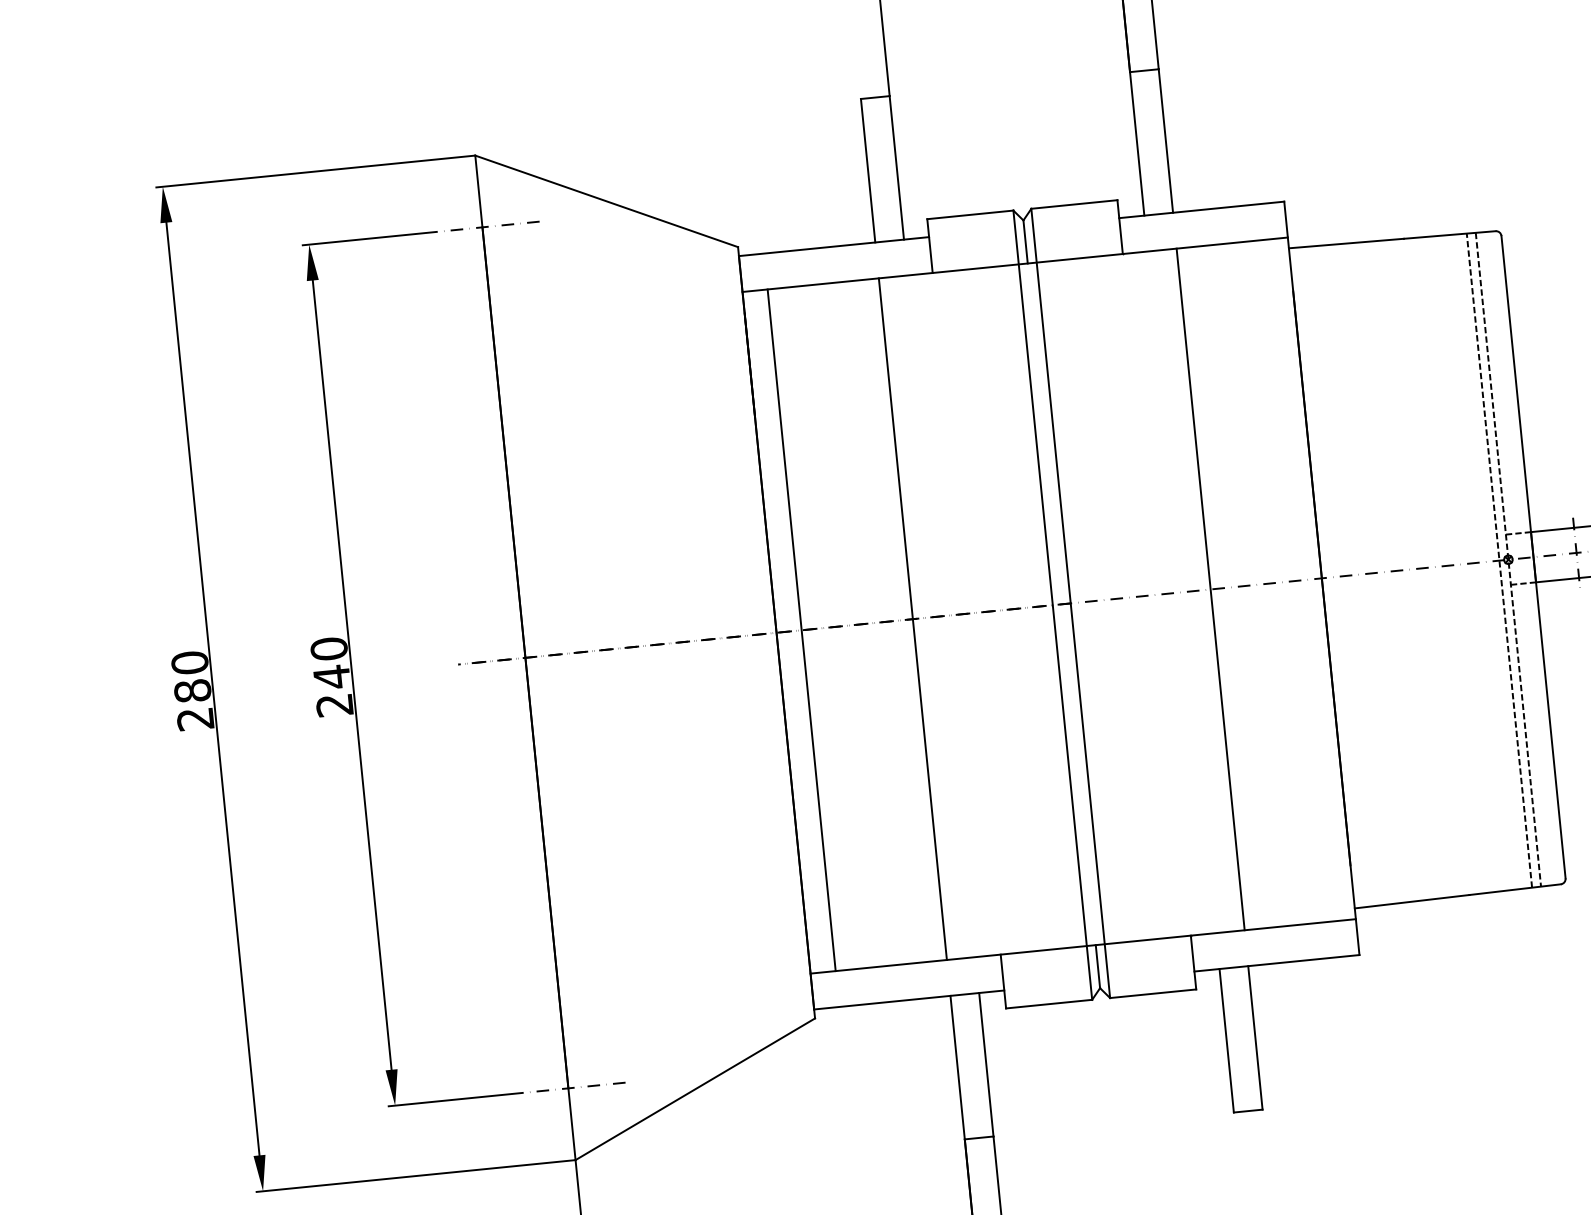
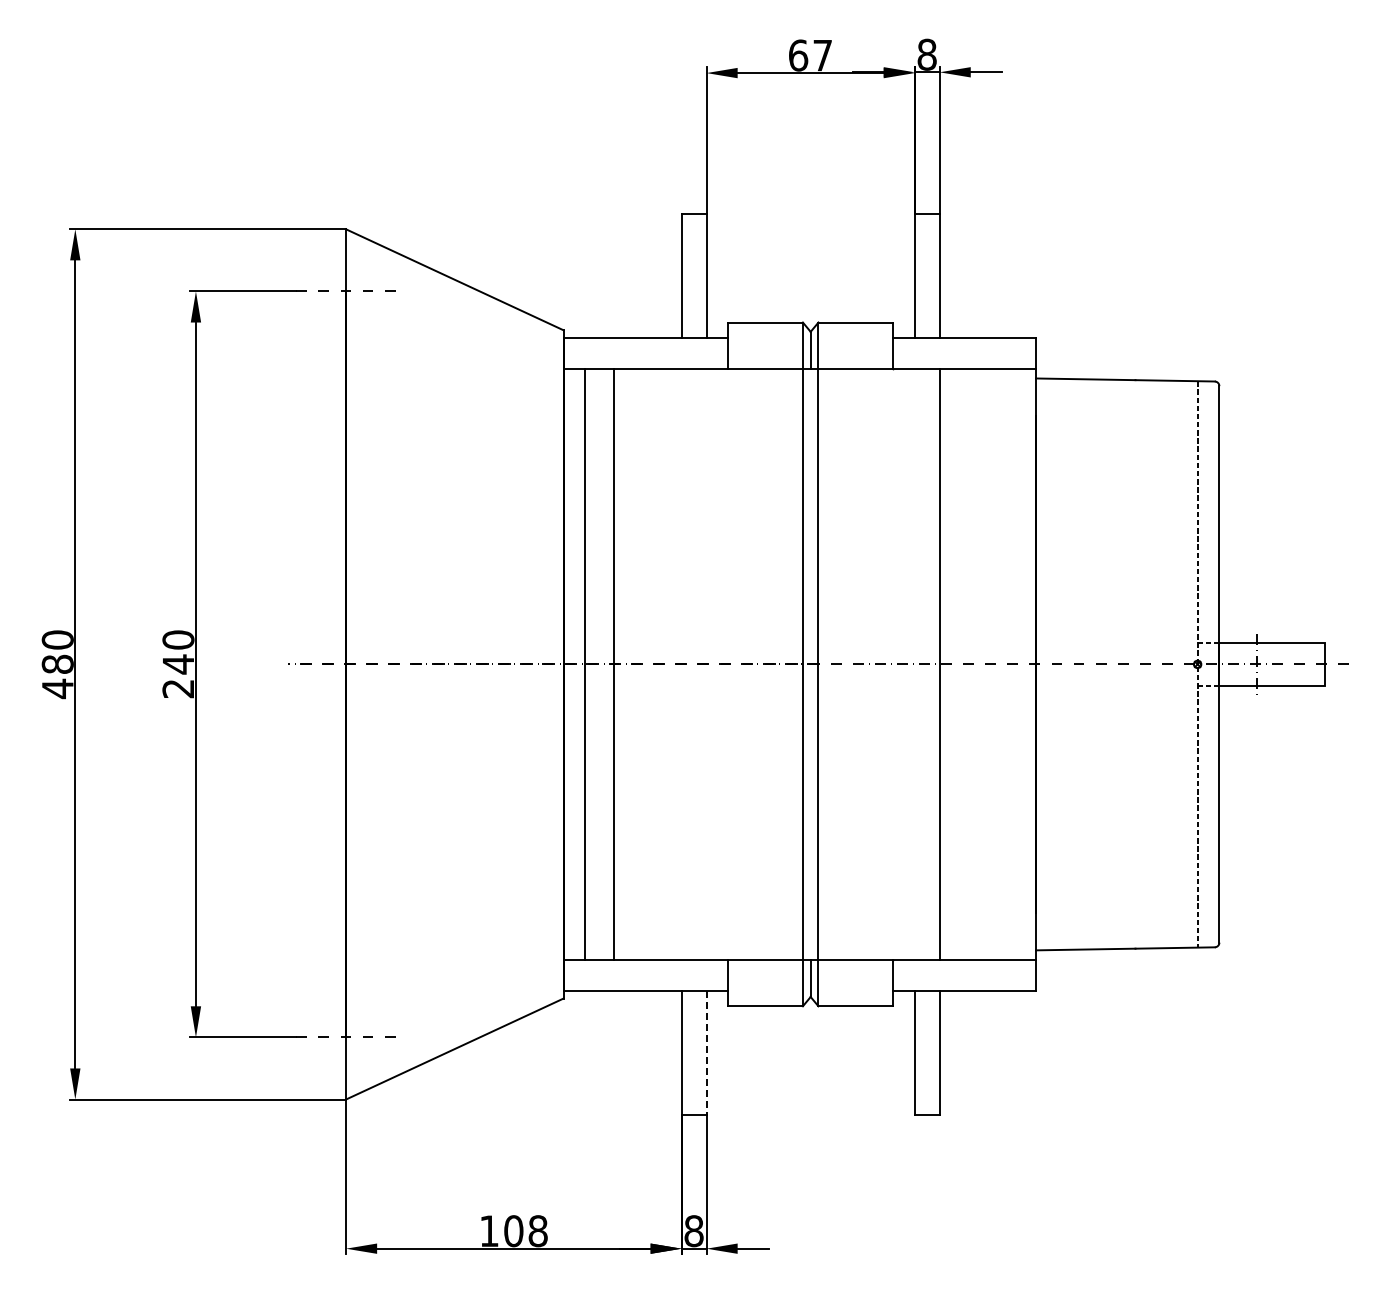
line: (1499, 560) -> (1189, 664), removed
line: (912, 619) -> (613, 664), moved
text: (195, 718) -> (57, 688), 280 -> 480
line: (986, 1065) -> (706, 1053), solid -> dashed

